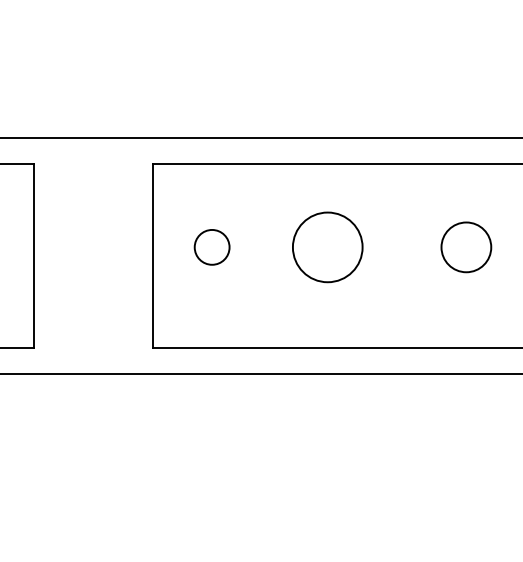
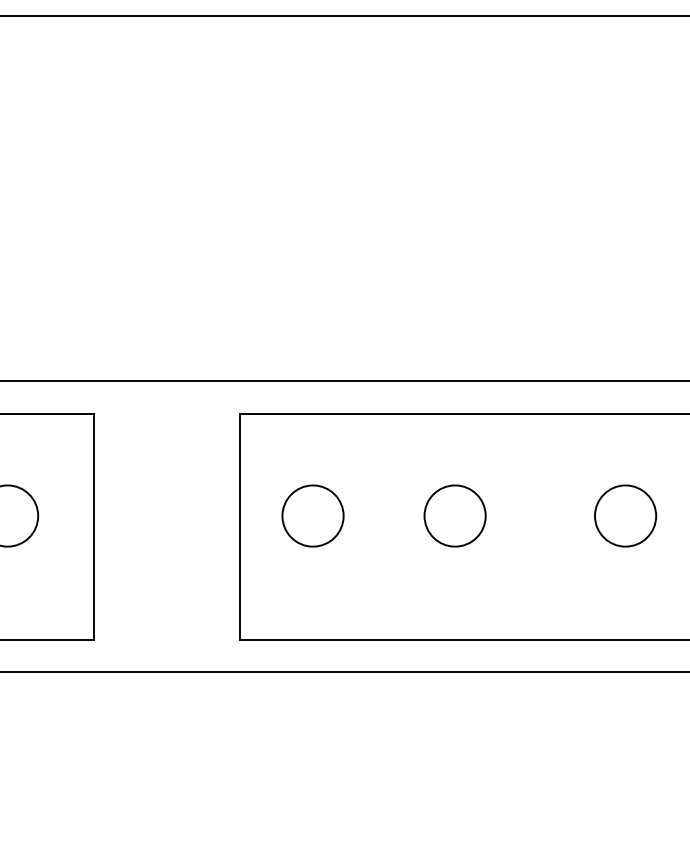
circle: (211, 246) -> (312, 515), size x1.43
circle: (327, 246) -> (454, 515), size x0.71

